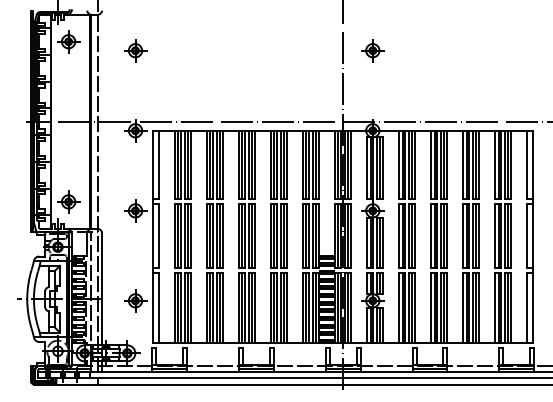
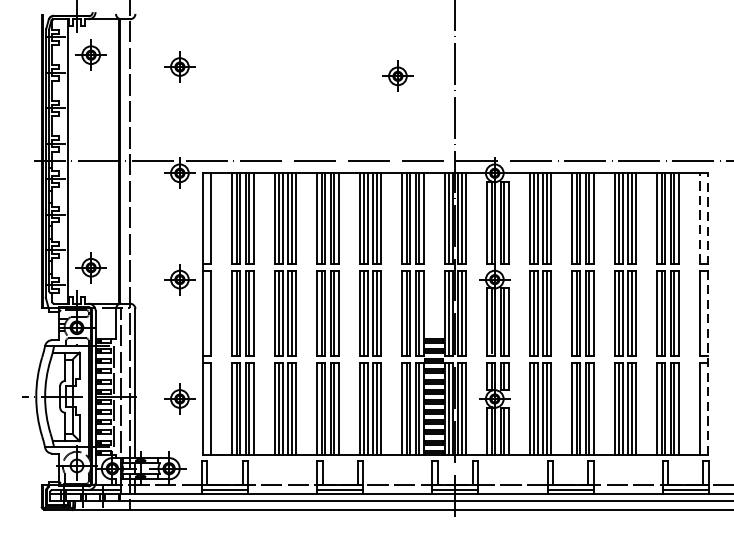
part: (372, 50) -> (397, 76), moved
line: (527, 164) -> (700, 218), solid -> dashed
line: (533, 236) -> (708, 313), solid -> dashed

